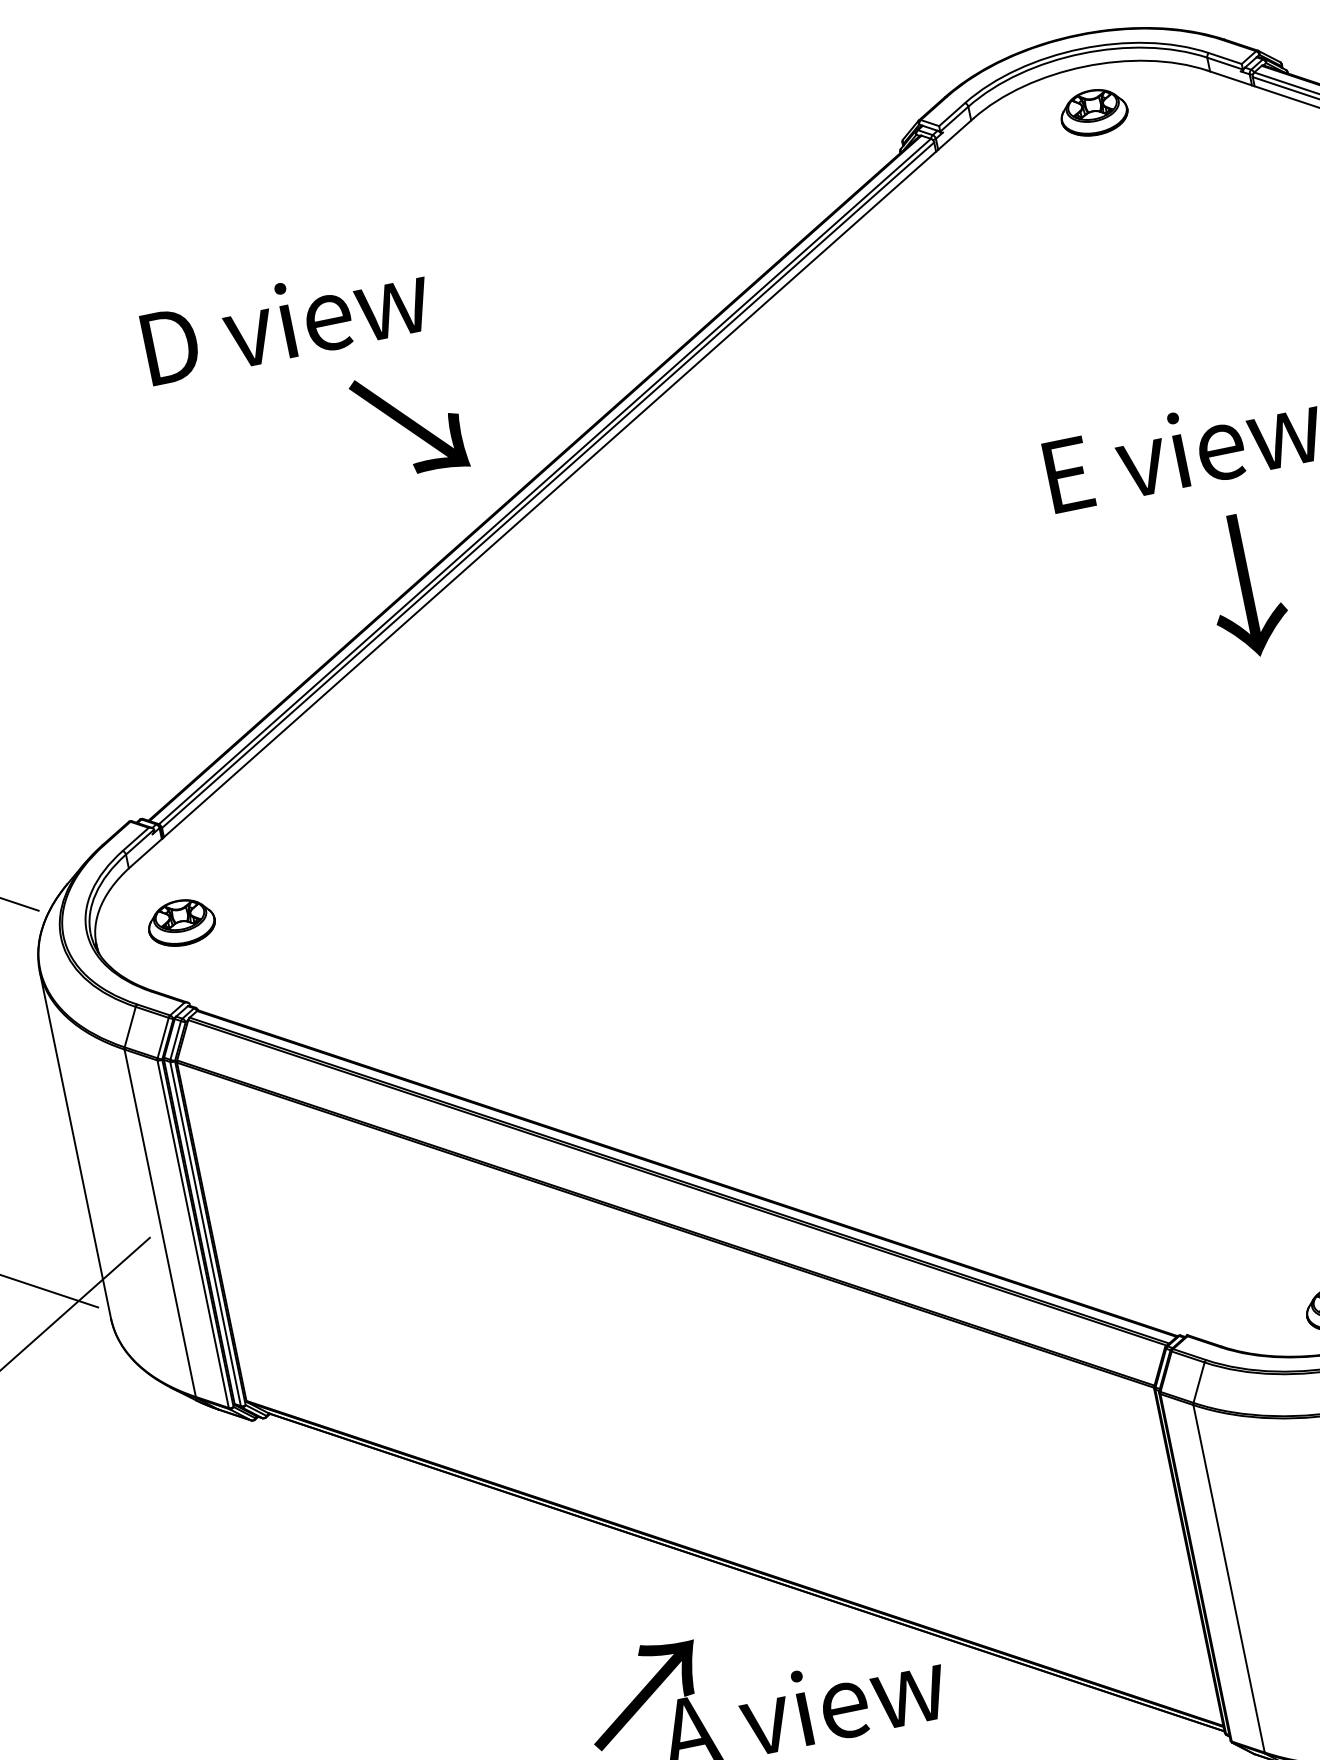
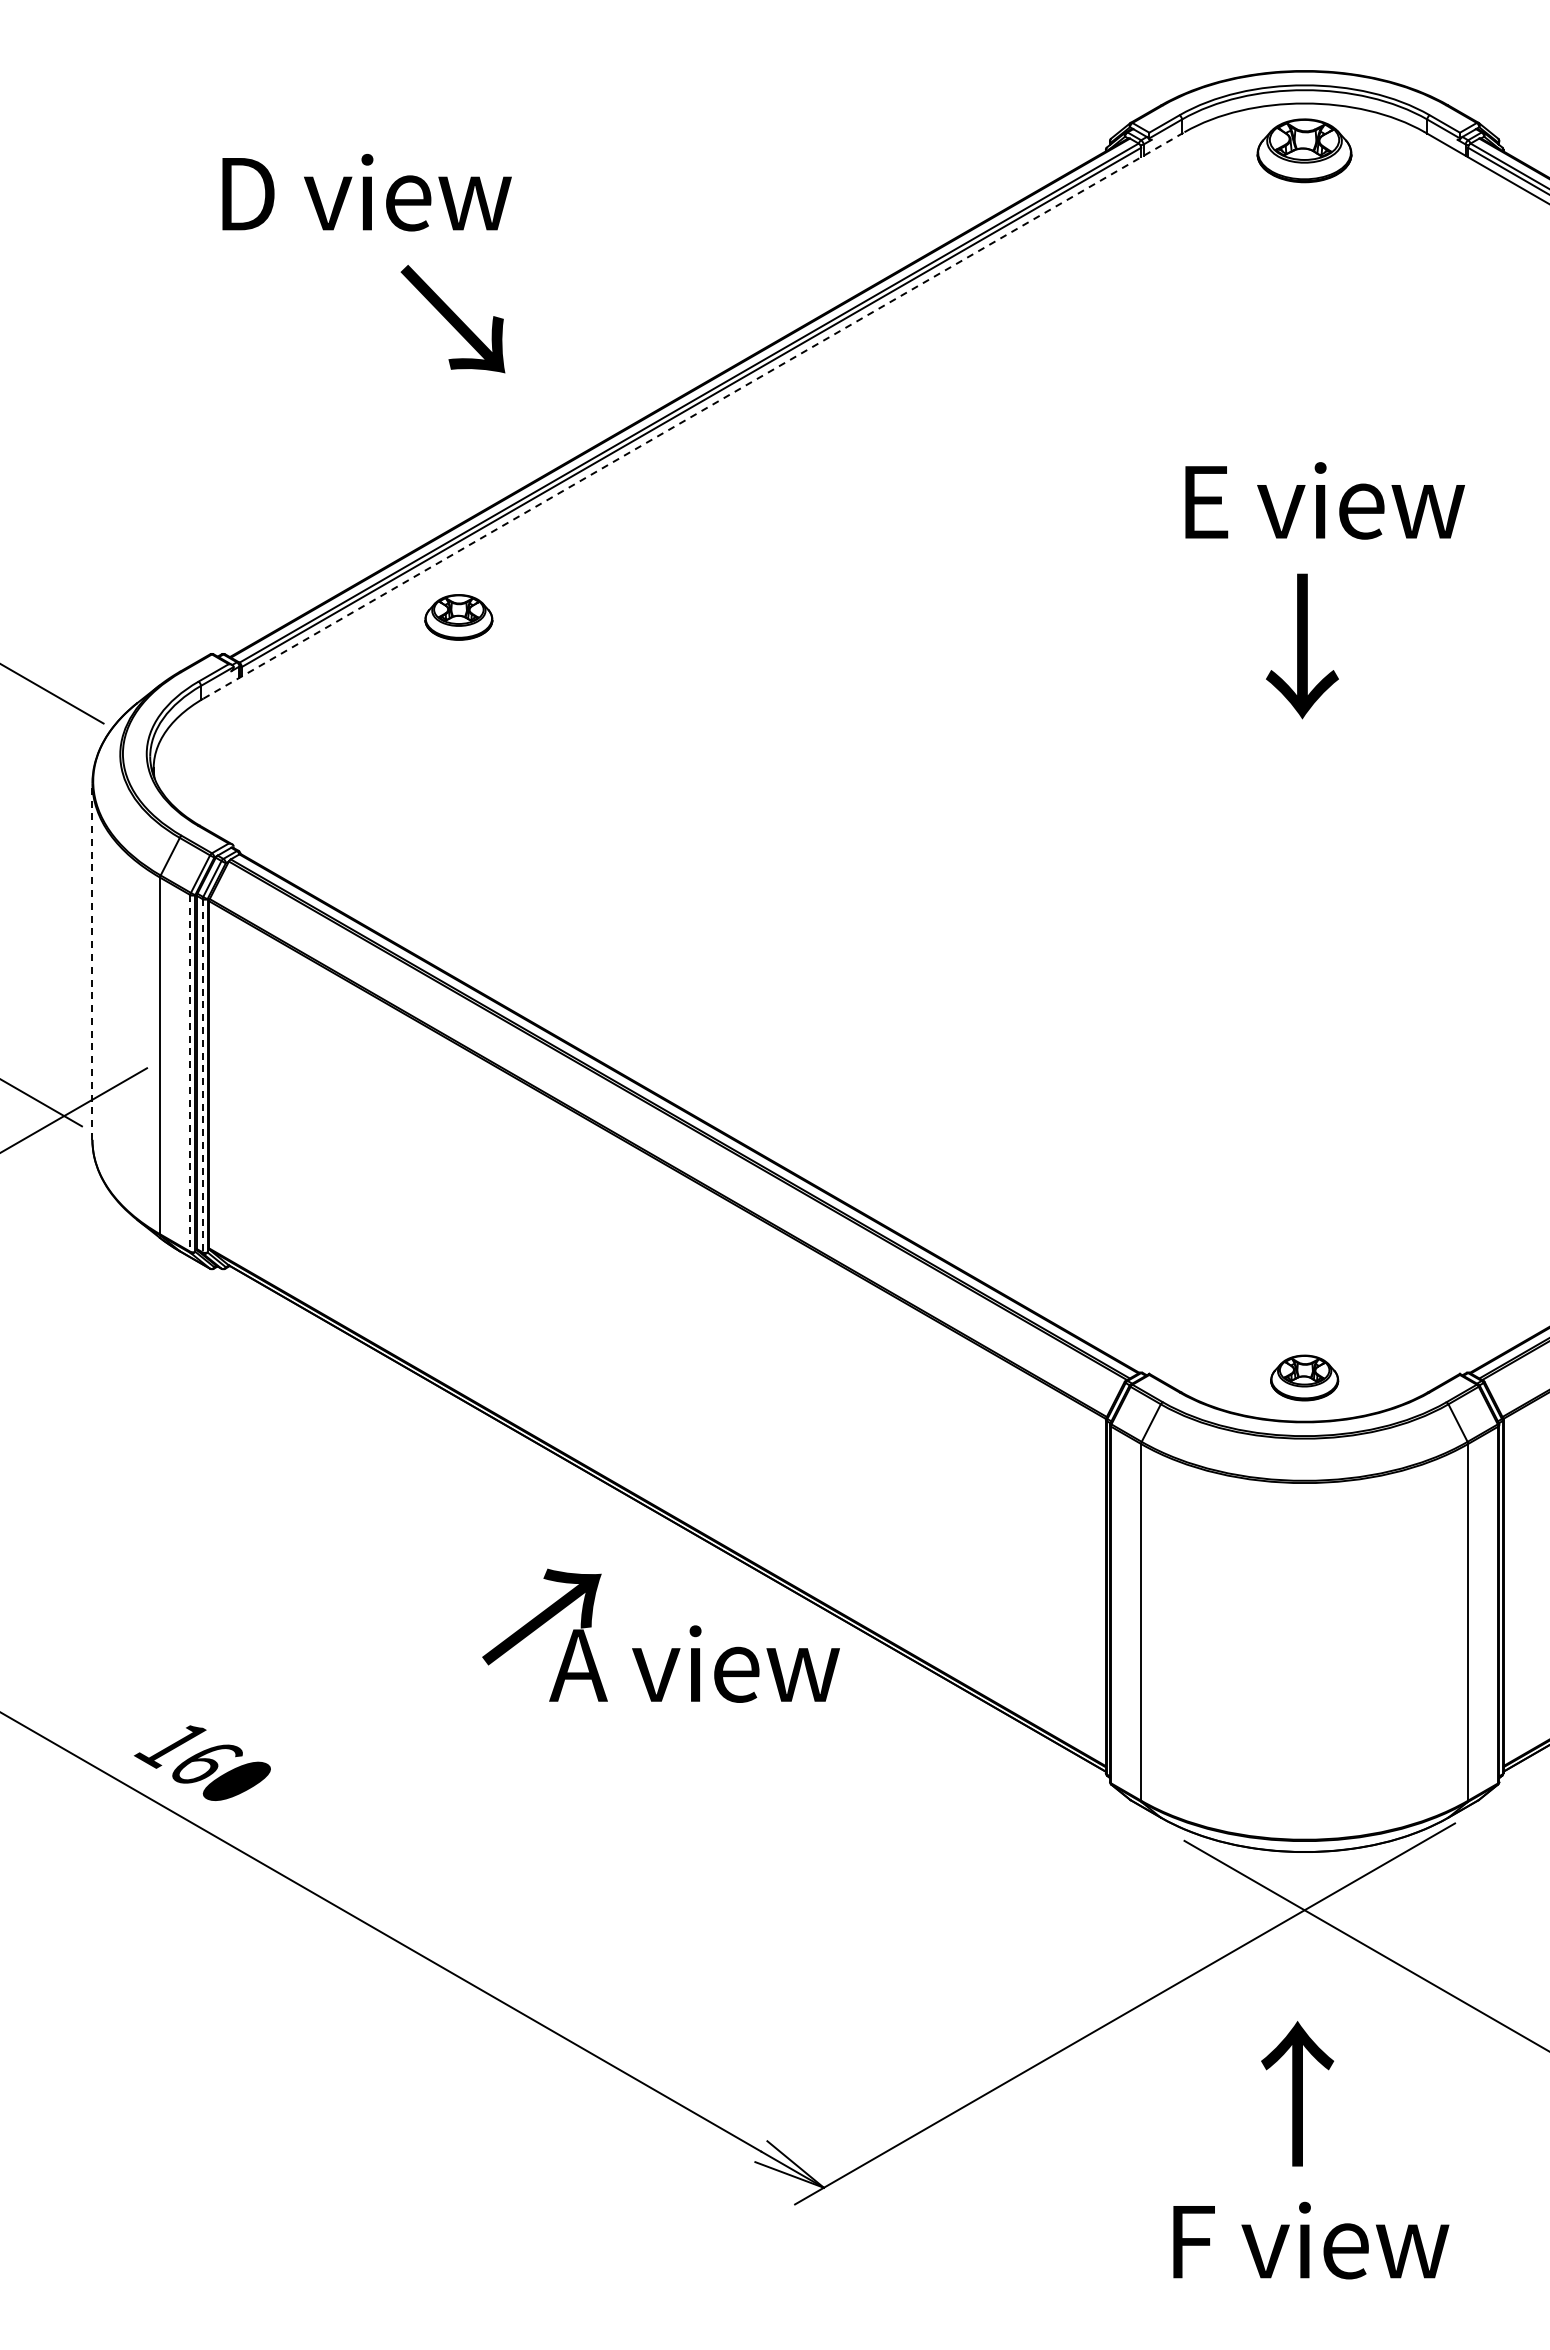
part: (1093, 112) -> (1304, 150), size x1.4
text: (285, 320) -> (366, 192), moved
text: (408, 424) -> (452, 319), moved
line: (552, 492) -> (694, 415), solid -> dashed
text: (1245, 585) -> (1302, 646), moved
part: (181, 923) -> (458, 617), moved
line: (75, 1144) -> (92, 961), solid -> dashed
line: (205, 1233) -> (202, 1075), solid -> dashed
line: (193, 1234) -> (190, 1073), solid -> dashed

